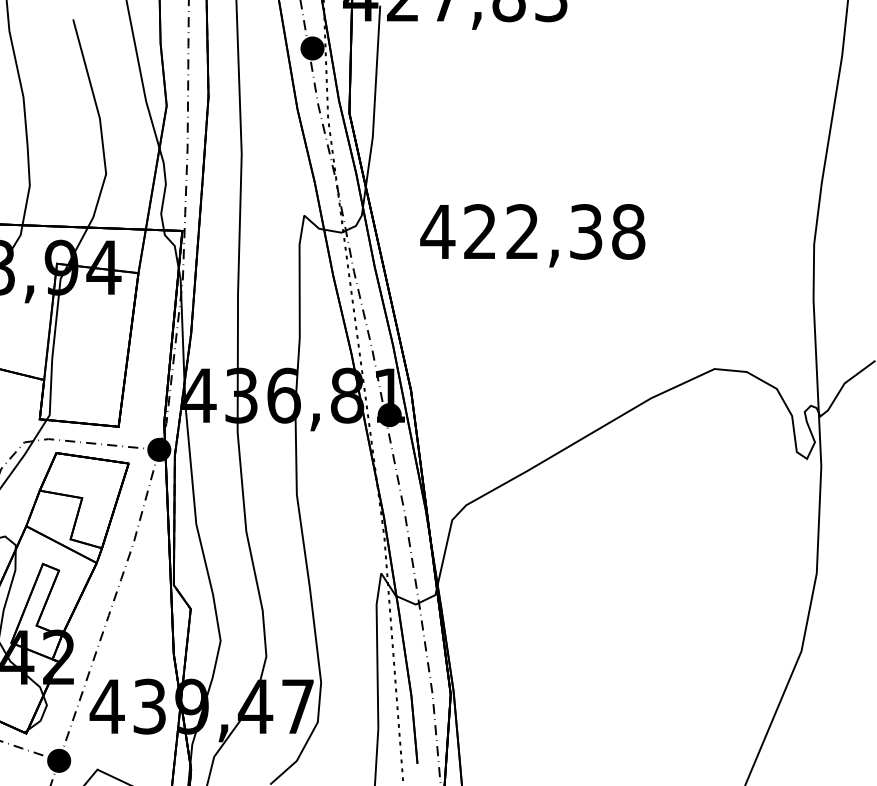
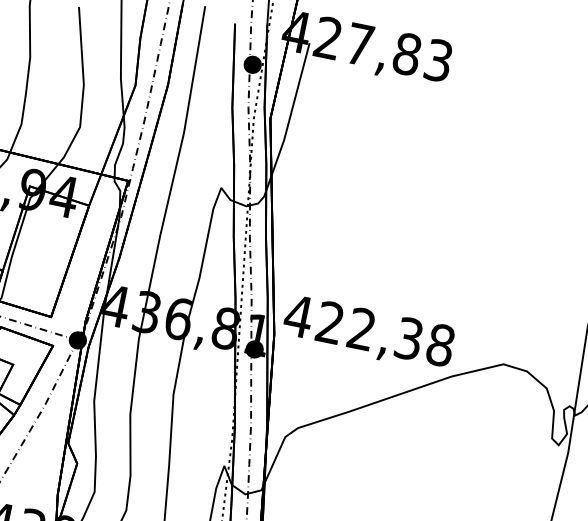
text: (532, 235) -> (368, 333), moved

